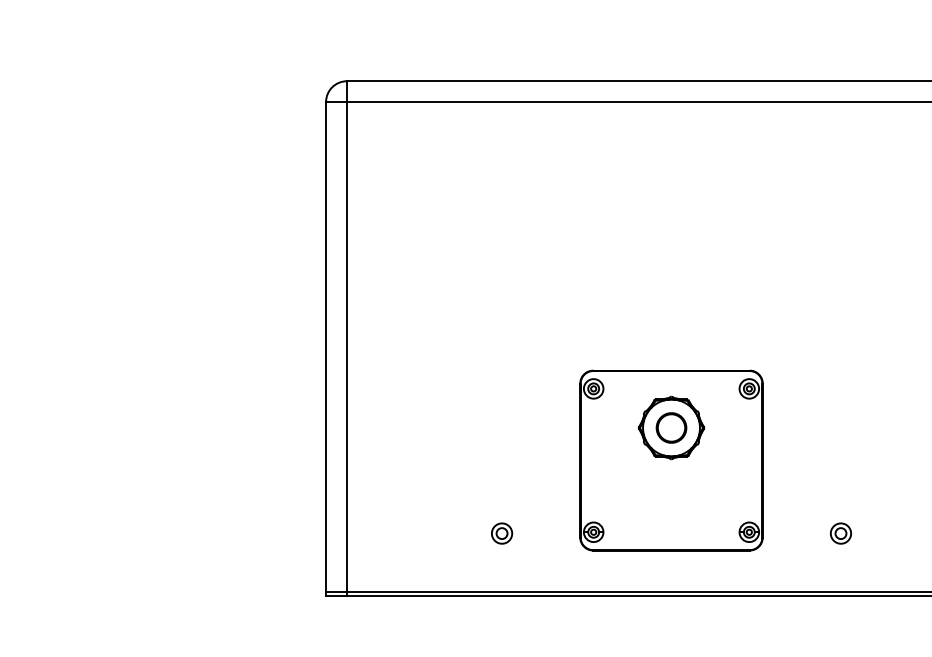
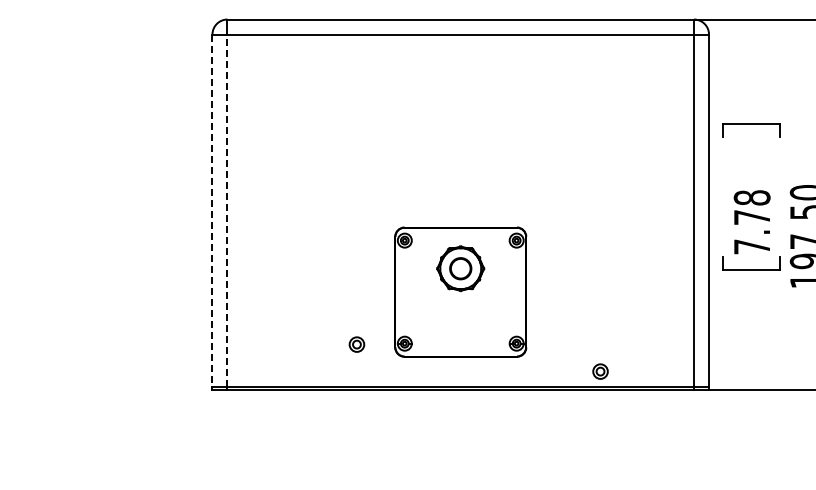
line: (346, 346) -> (227, 210), solid -> dashed
line: (326, 348) -> (212, 211), solid -> dashed
part: (501, 533) -> (356, 344), moved
part: (840, 533) -> (600, 371), moved

